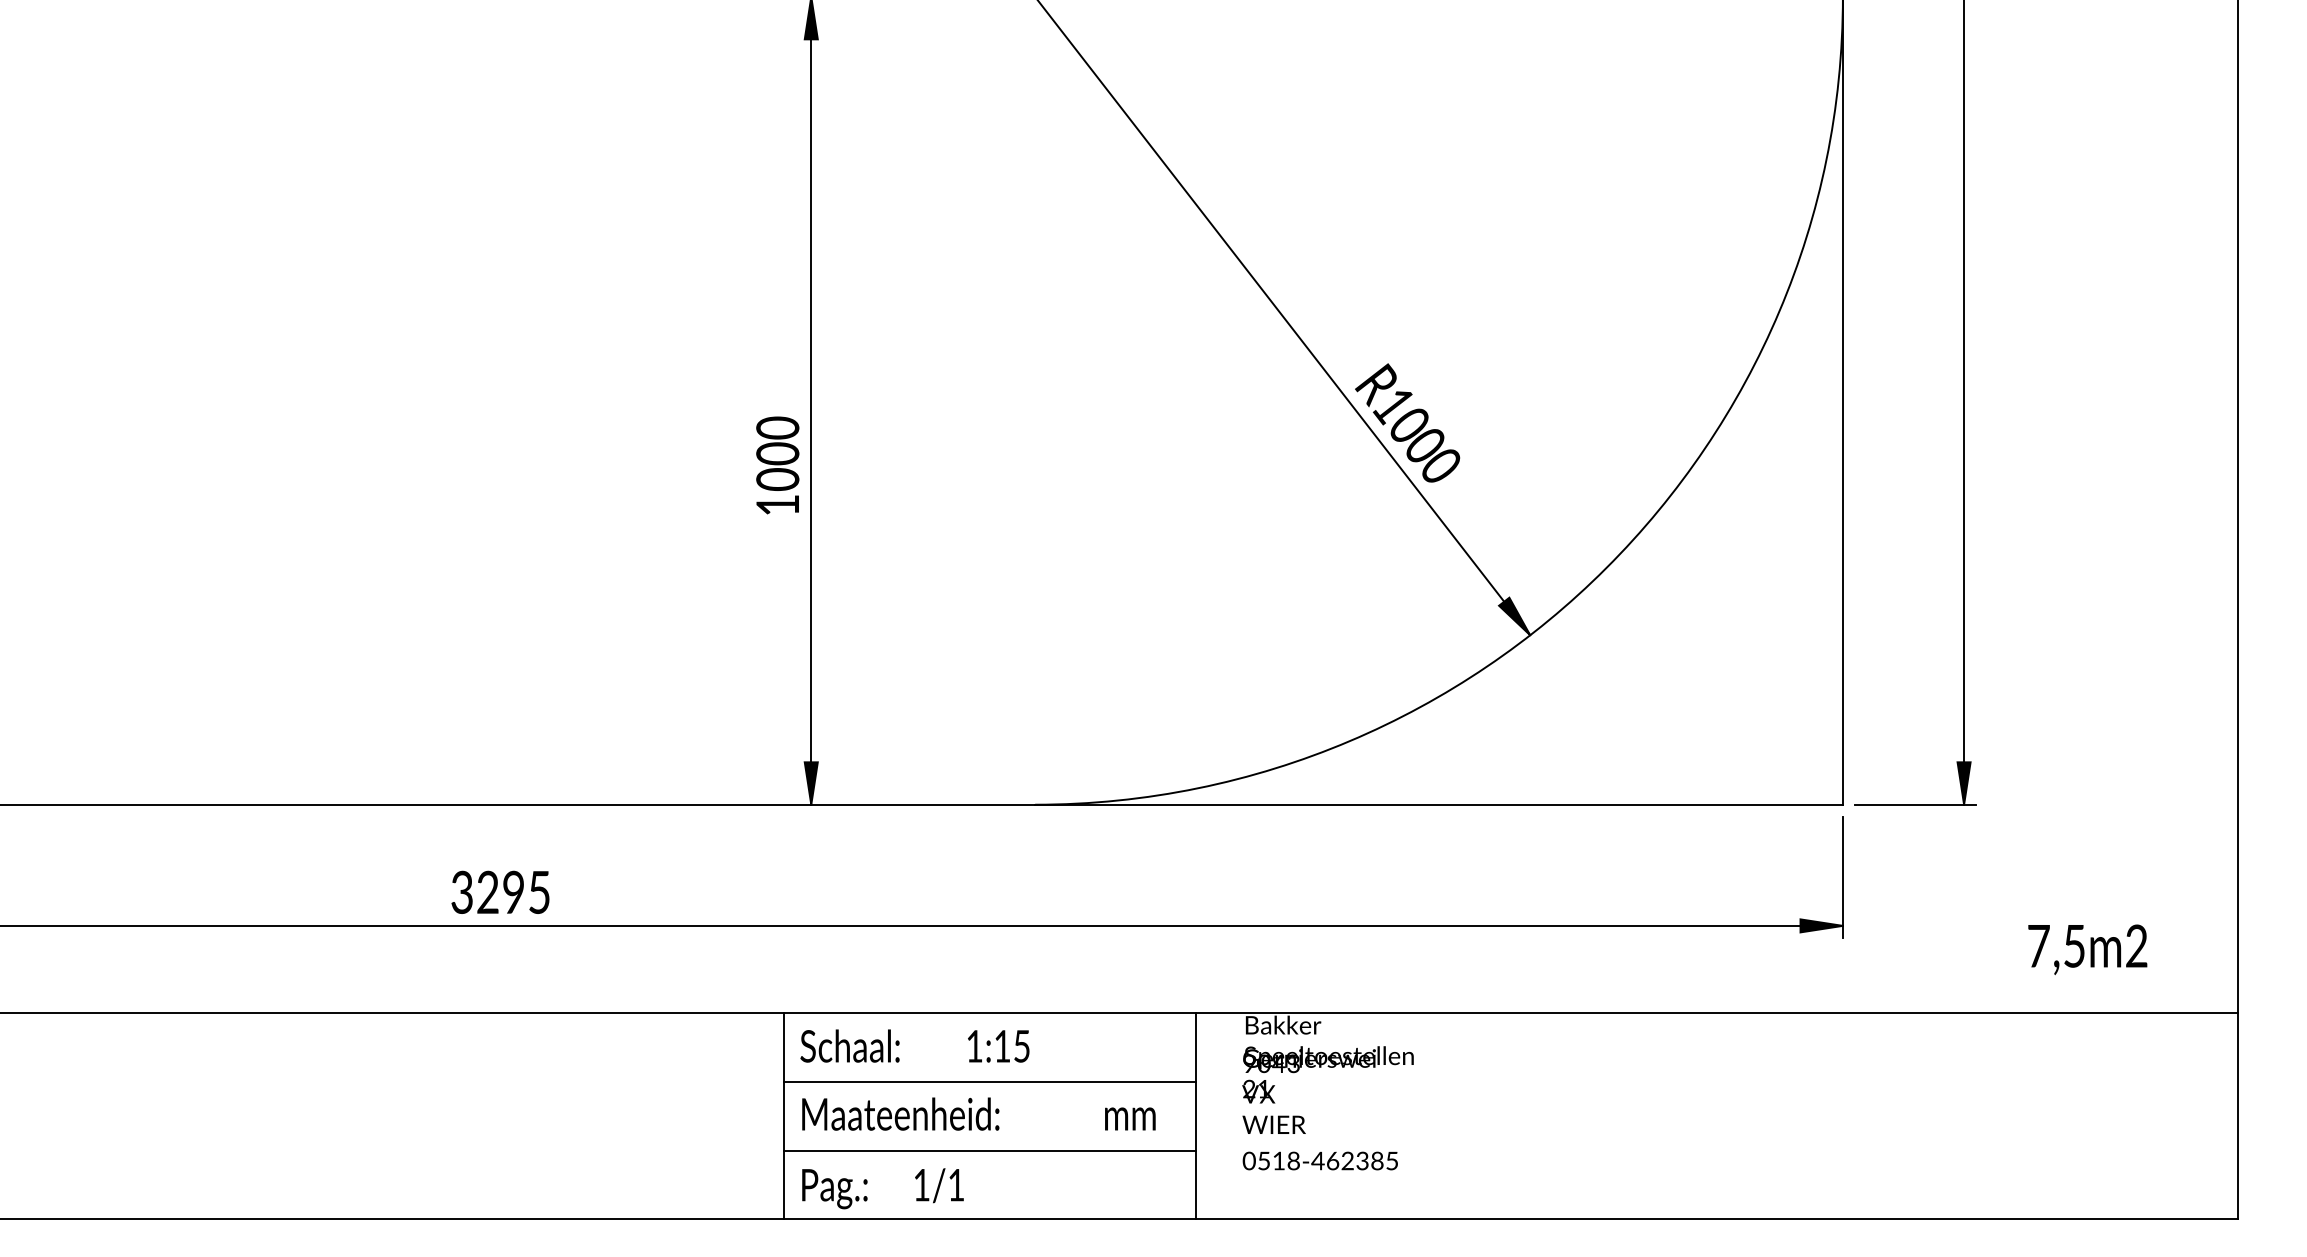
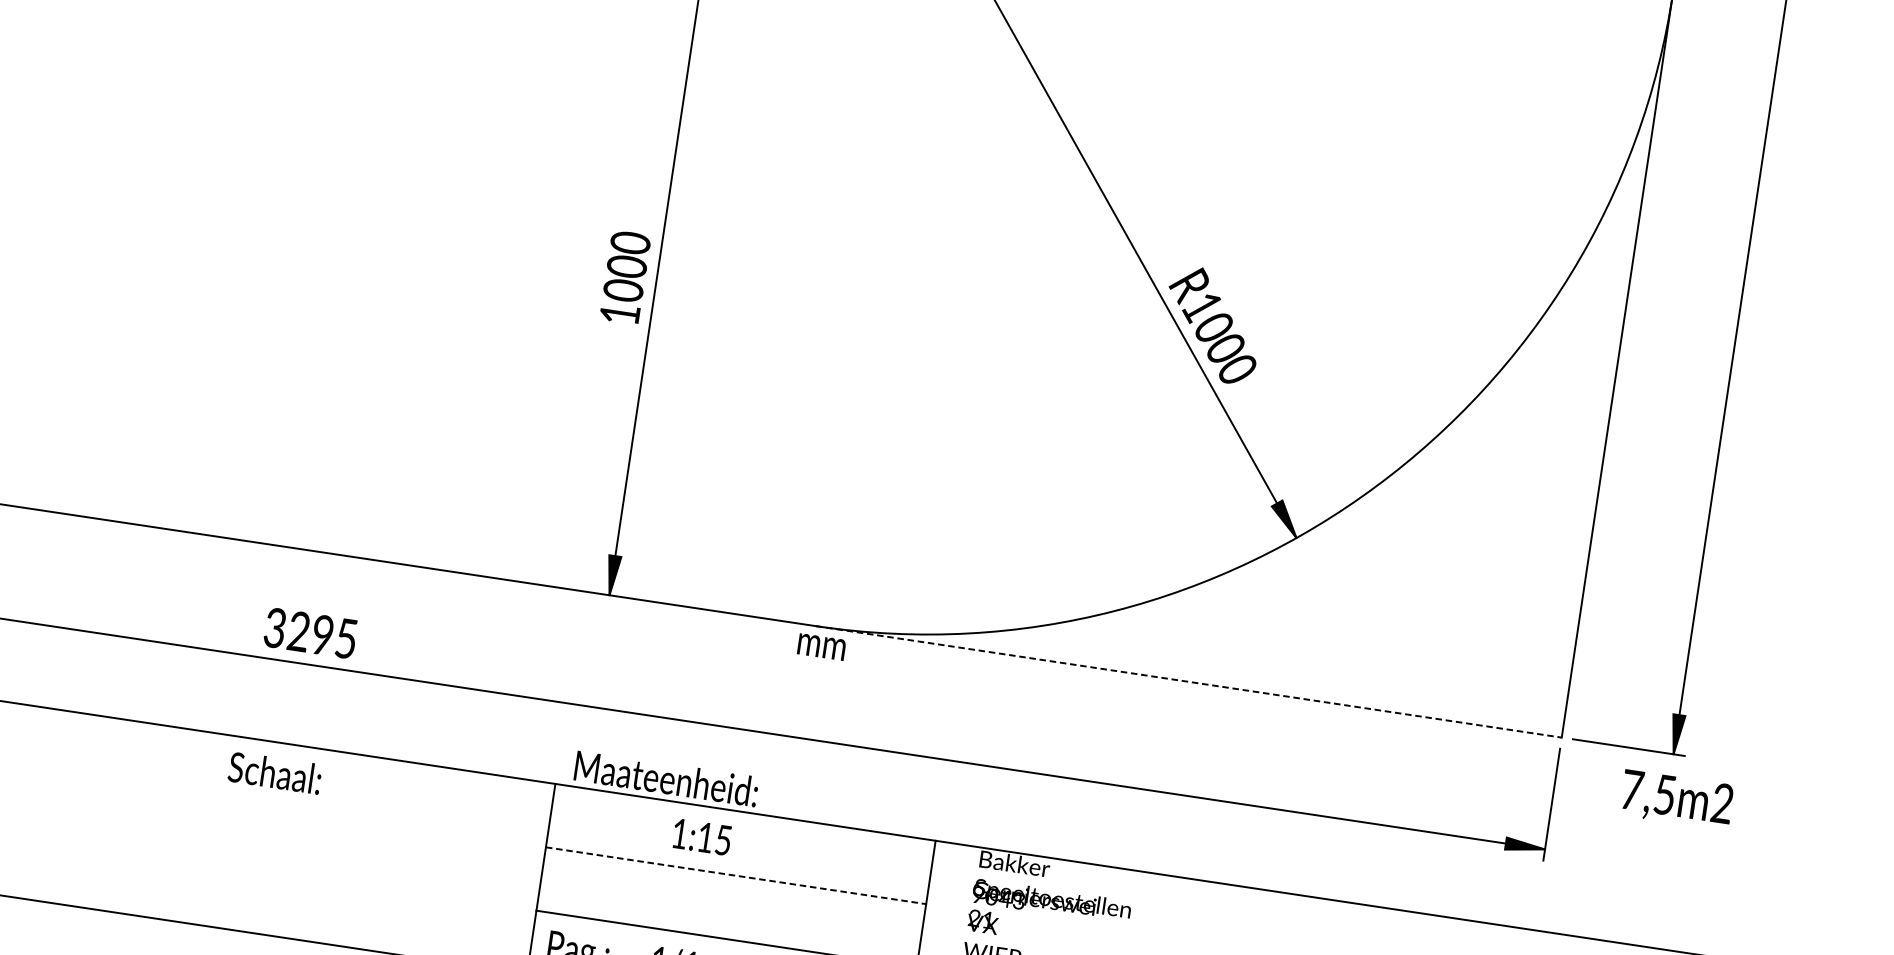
line: (1439, 804) -> (1189, 681), solid -> dashed
text: (2087, 949) -> (1676, 799), moved
text: (849, 1045) -> (274, 772), moved
text: (998, 1046) -> (701, 837), moved
line: (989, 1081) -> (735, 875), solid -> dashed
text: (900, 1113) -> (666, 778), moved
text: (1130, 1118) -> (821, 646), moved

